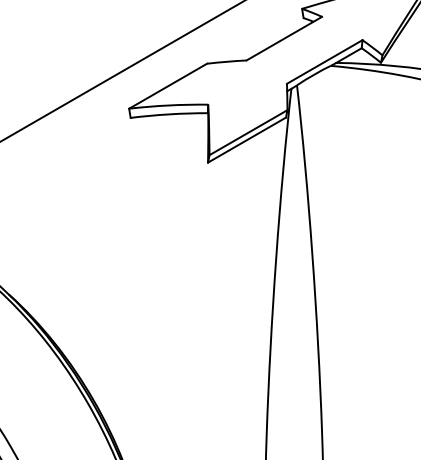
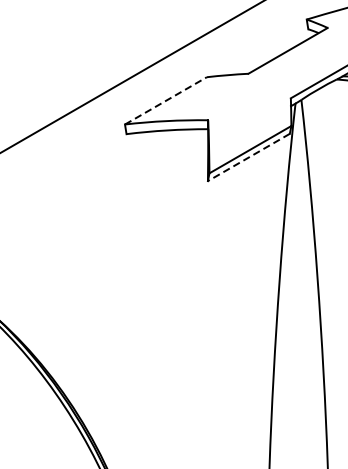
line: (168, 86) -> (166, 101), solid -> dashed
line: (247, 140) -> (249, 157), solid -> dashed

